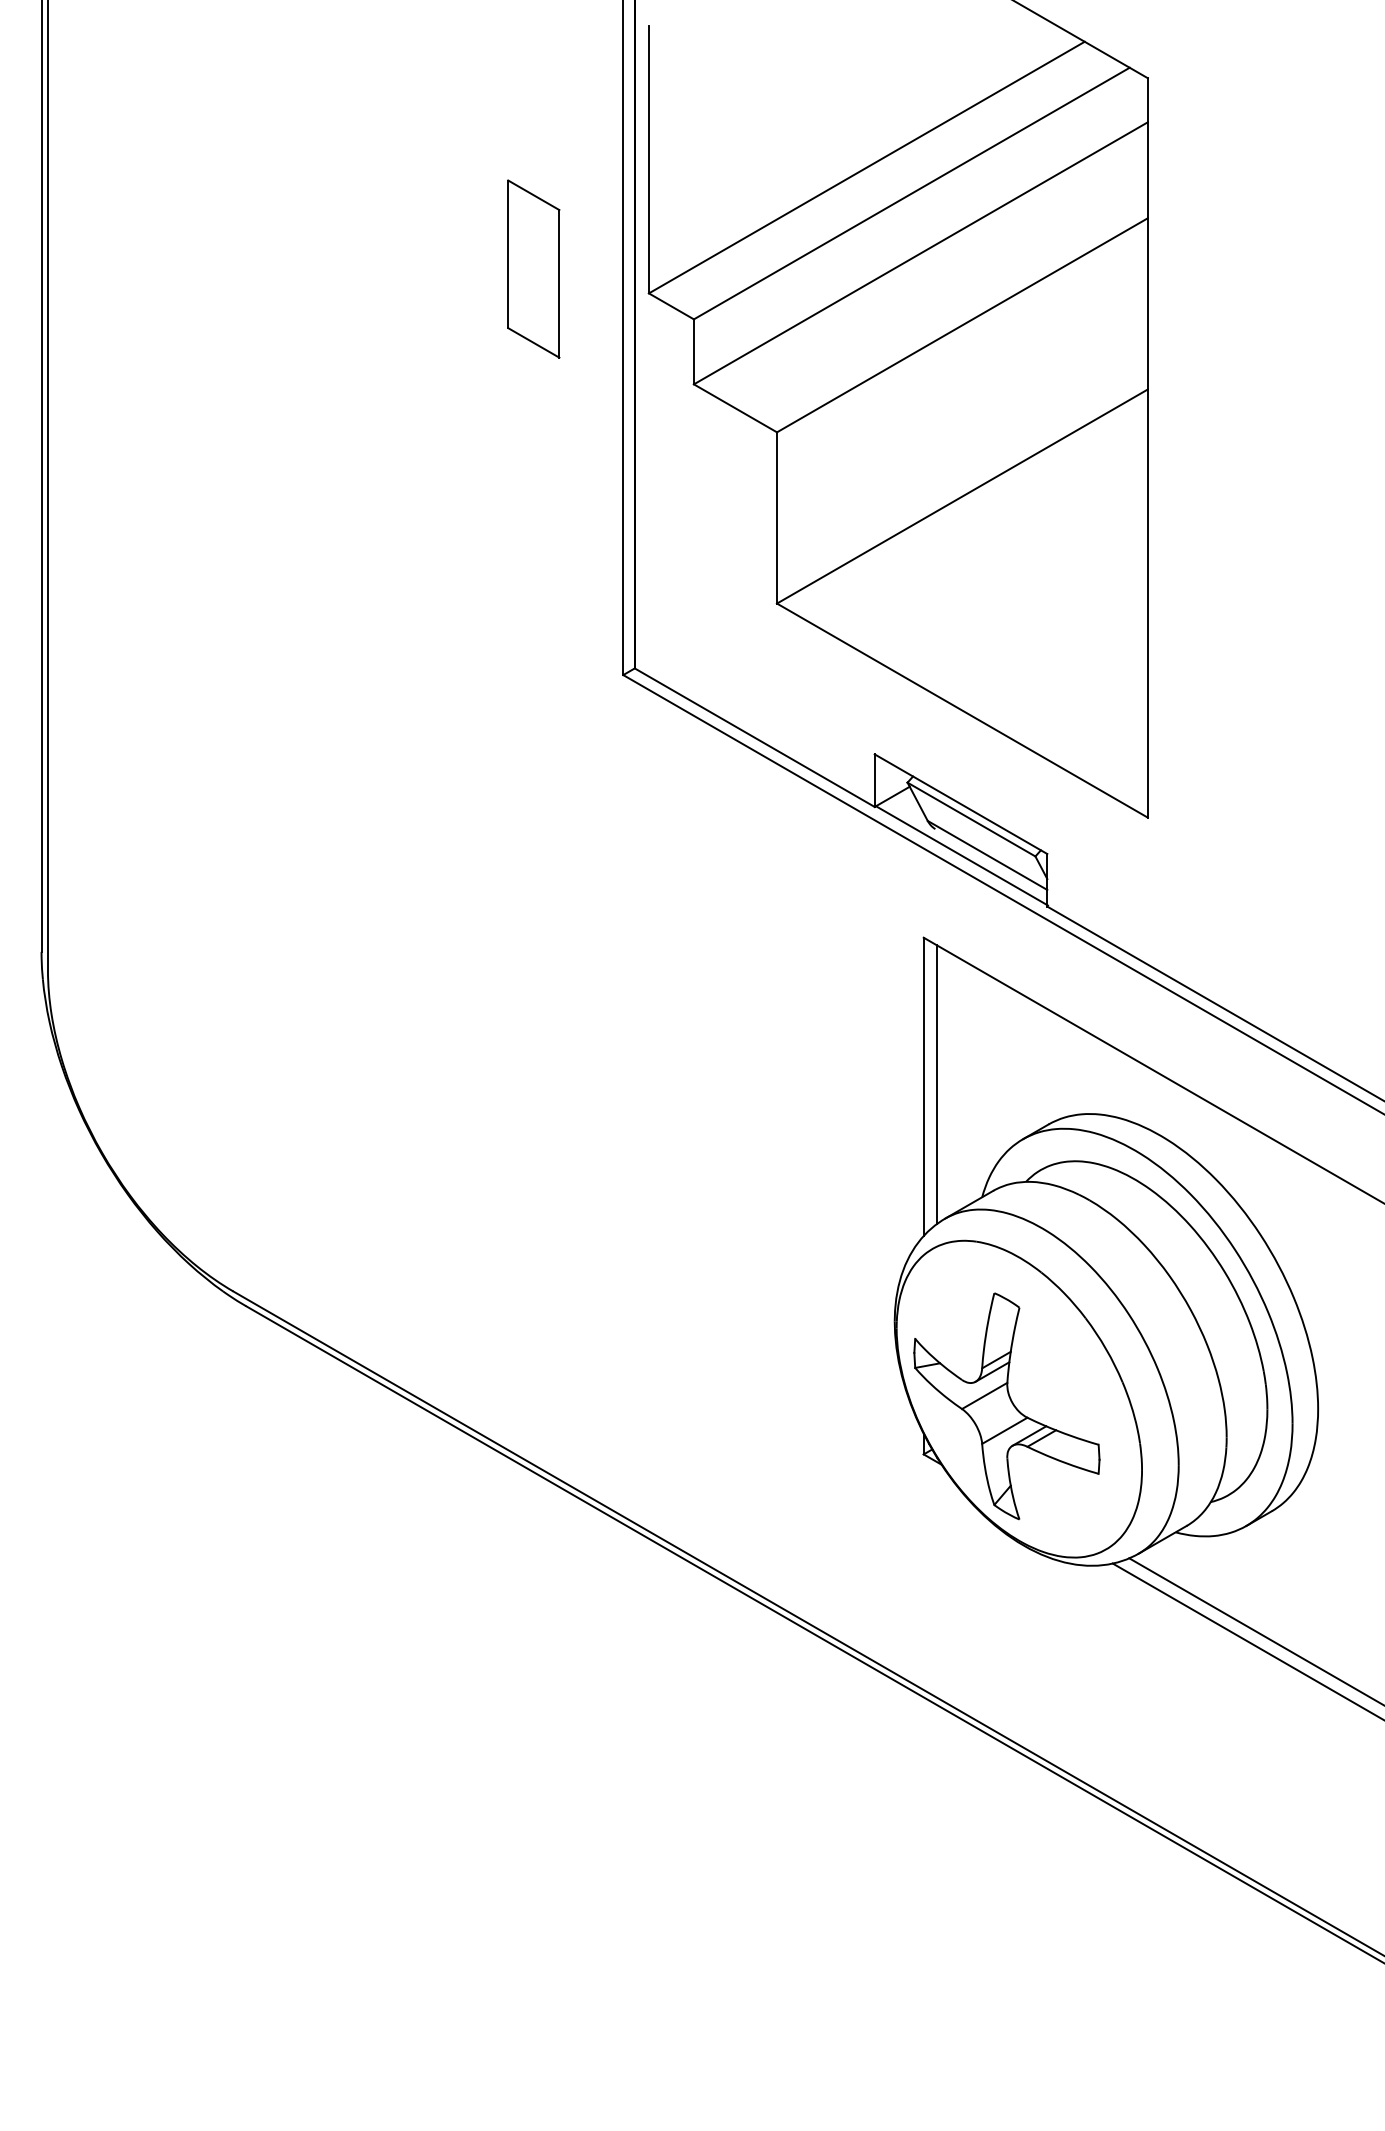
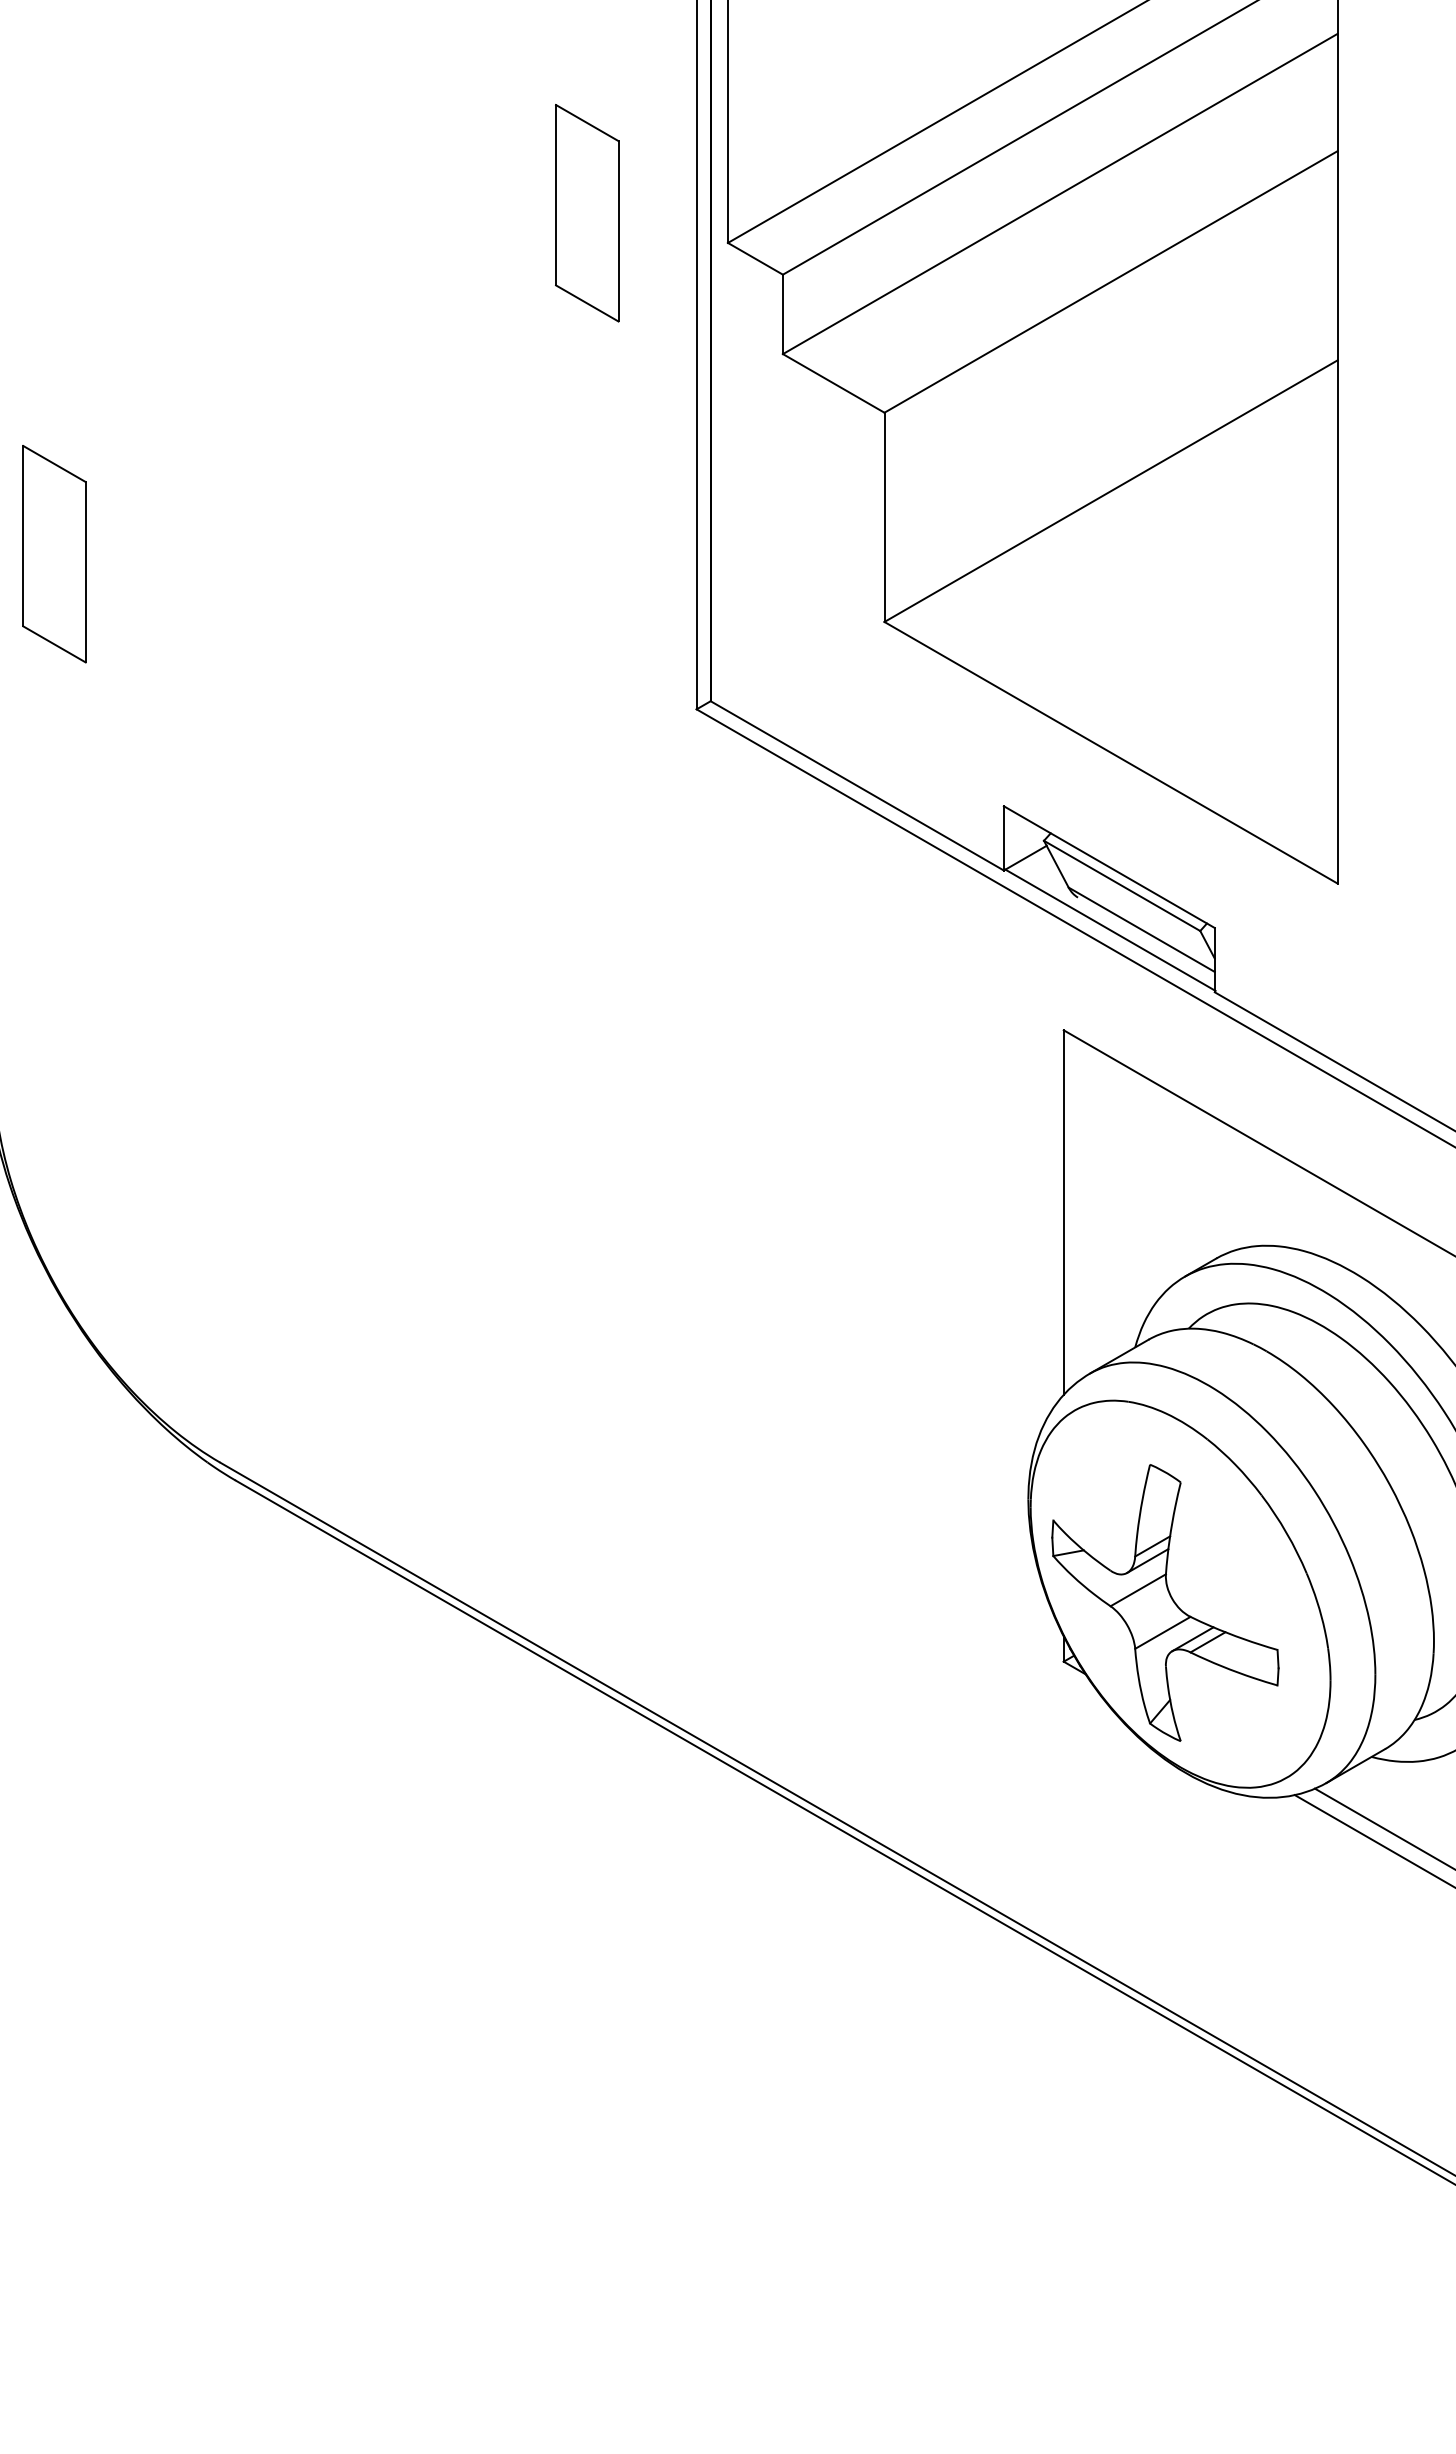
part: (97, 547) -> (54, 553), added
line: (936, 1084) -> (1079, 1209), removed

